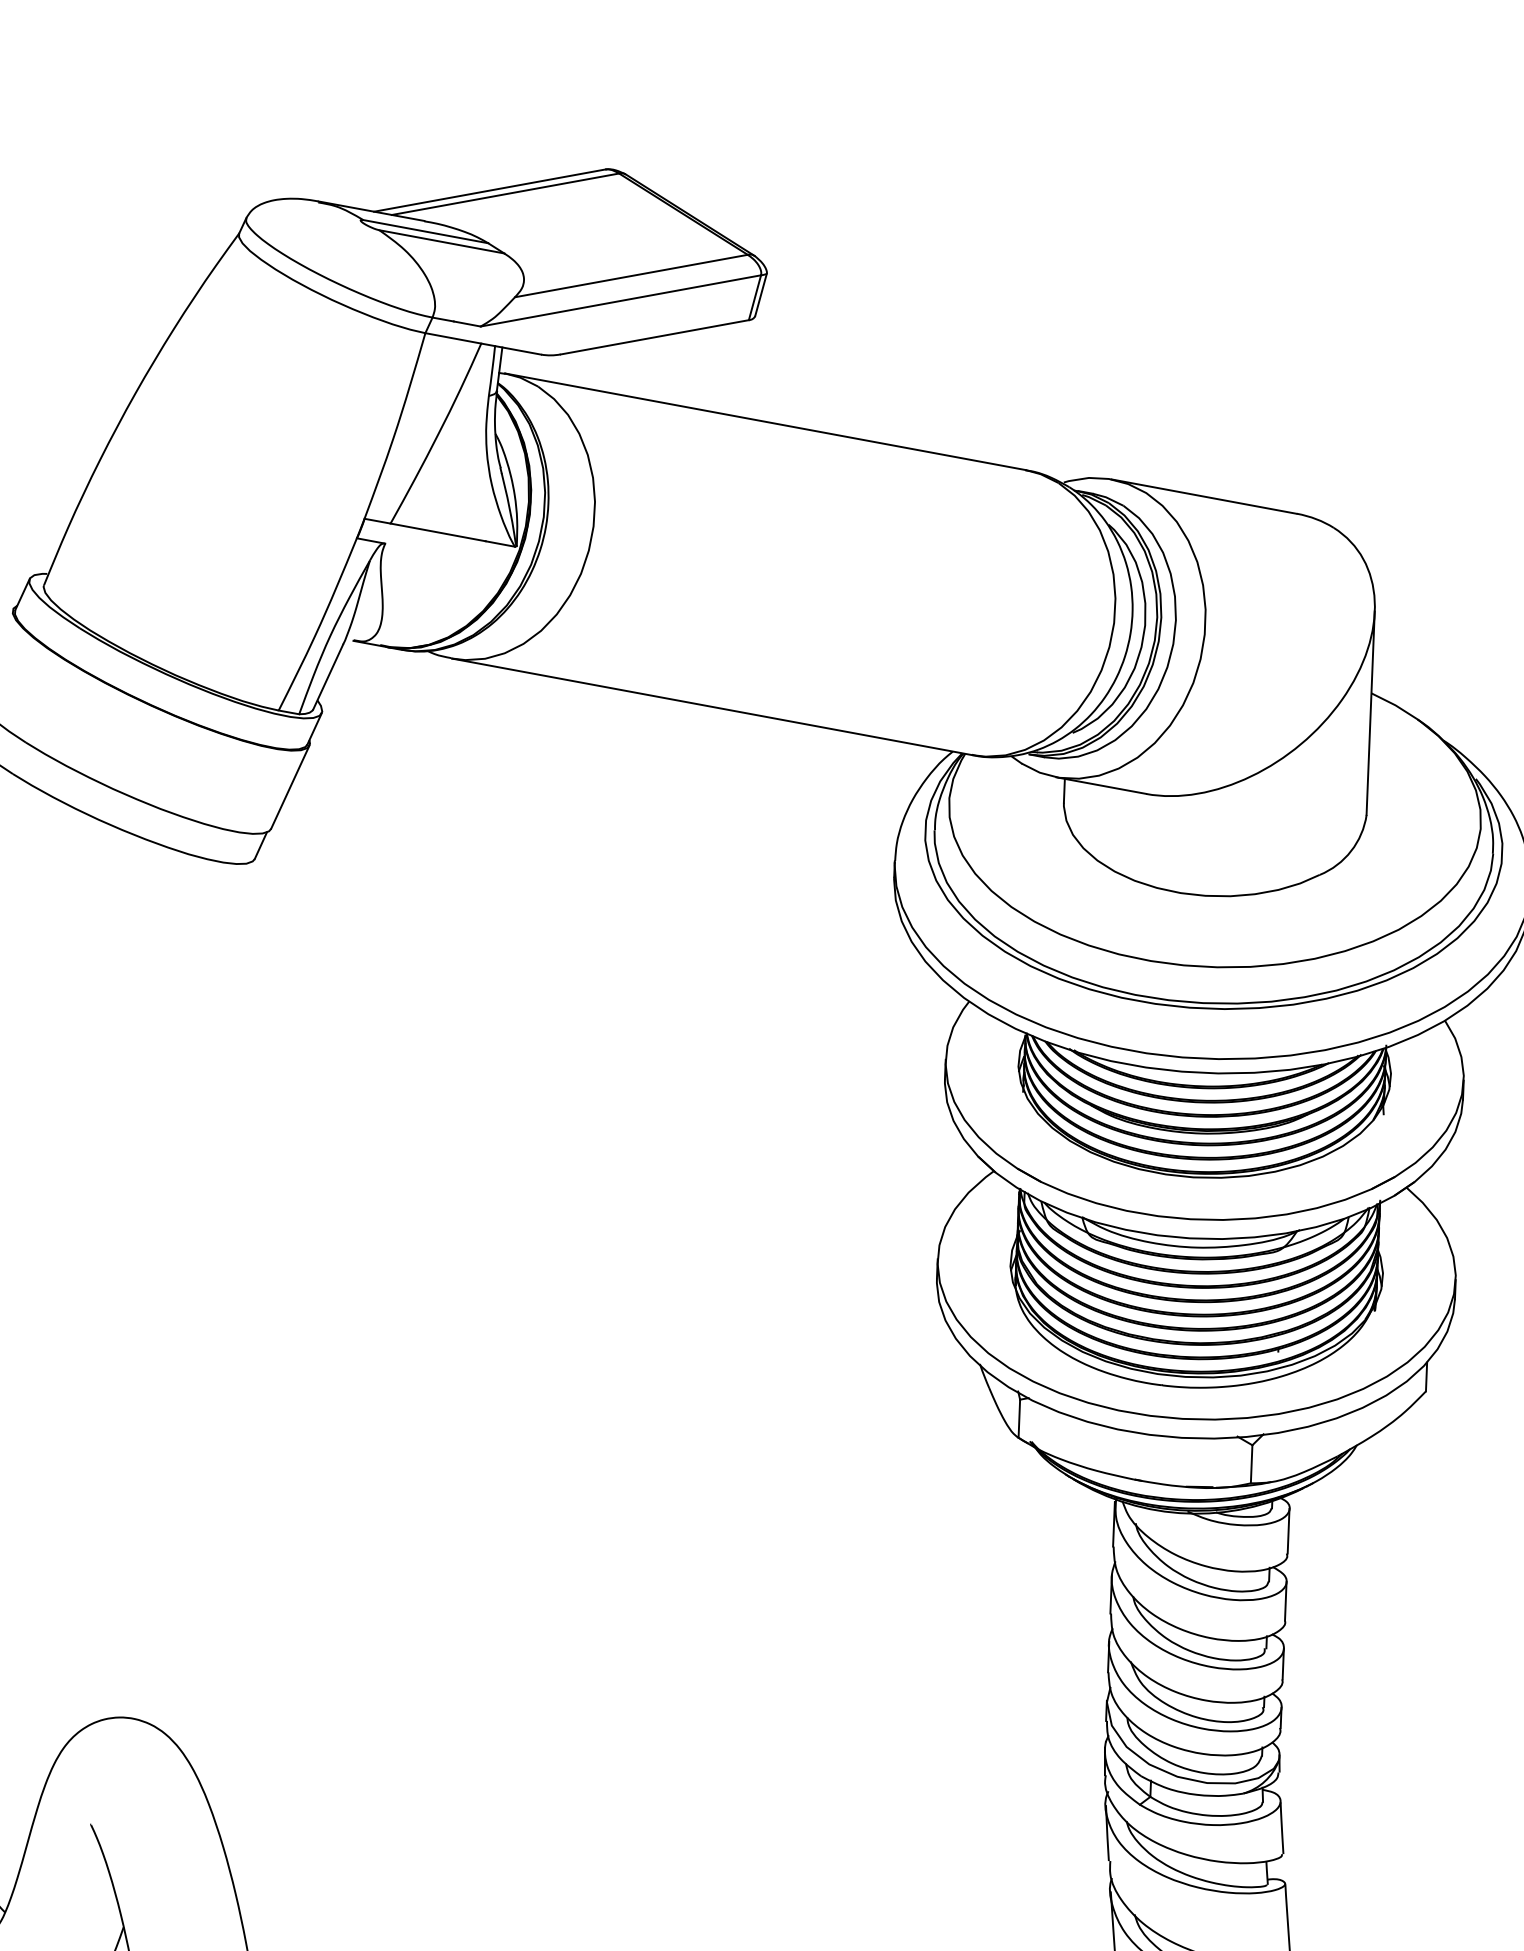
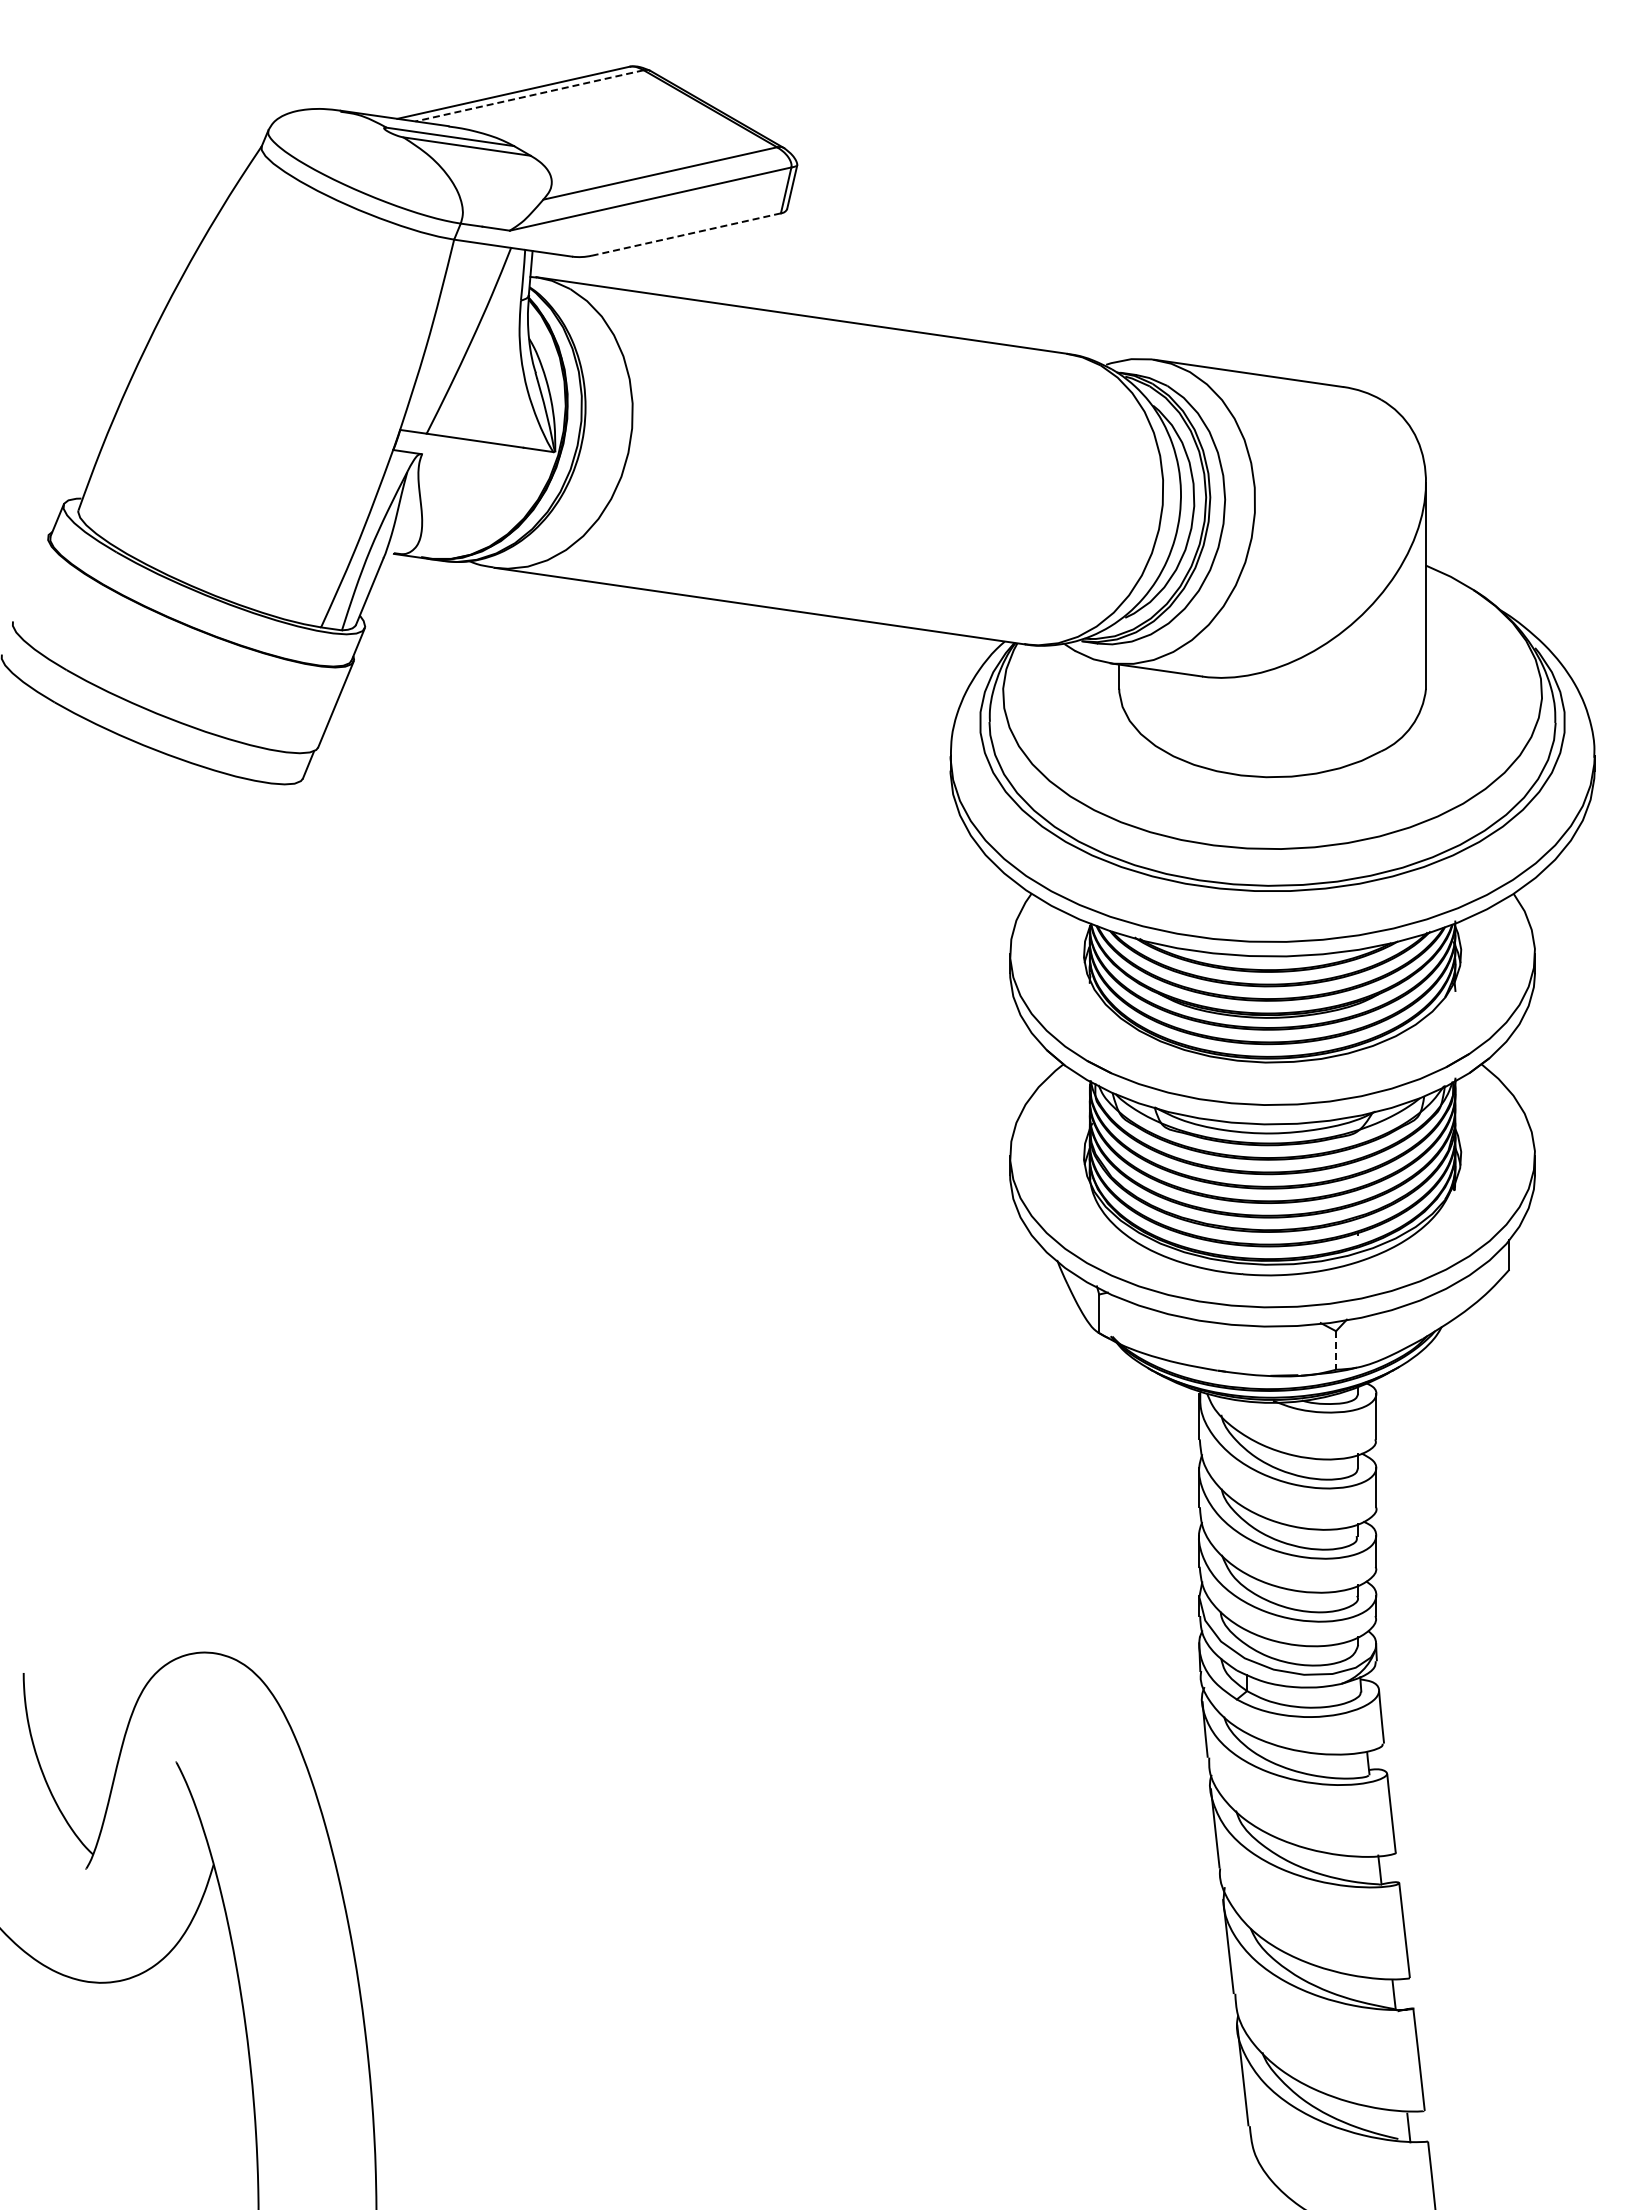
line: (505, 193) -> (529, 95), solid -> dashed
line: (654, 337) -> (686, 234), solid -> dashed
line: (1252, 1464) -> (1336, 1350), solid -> dashed

